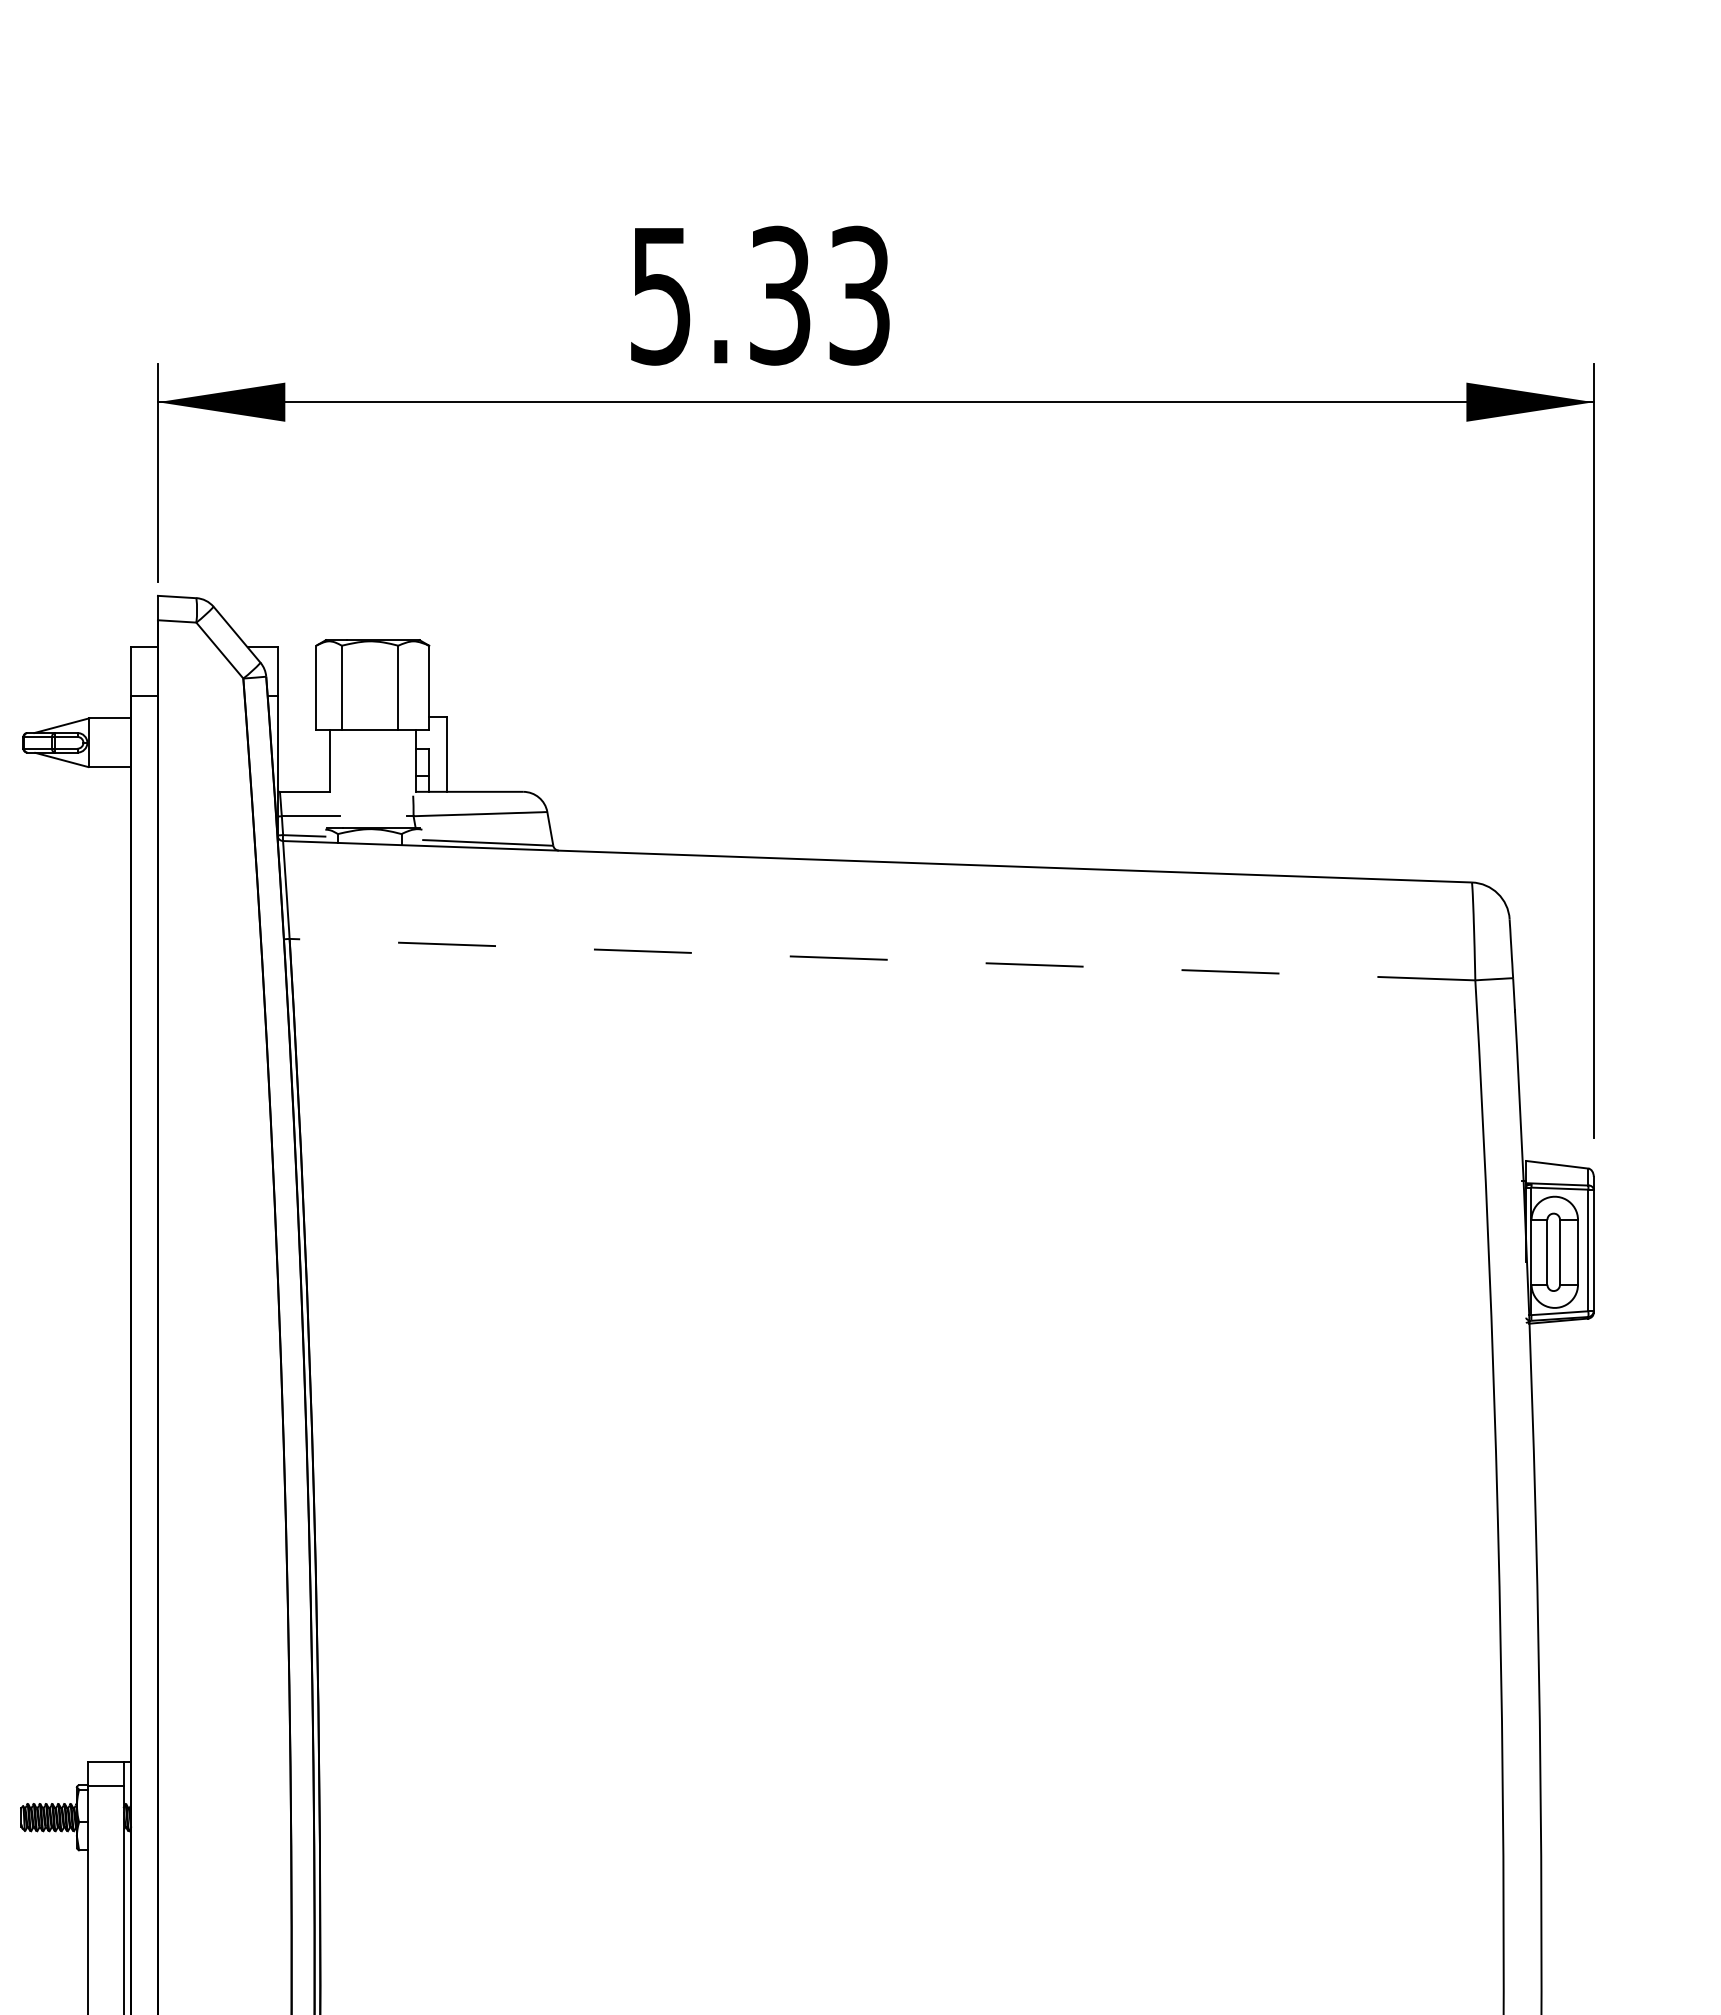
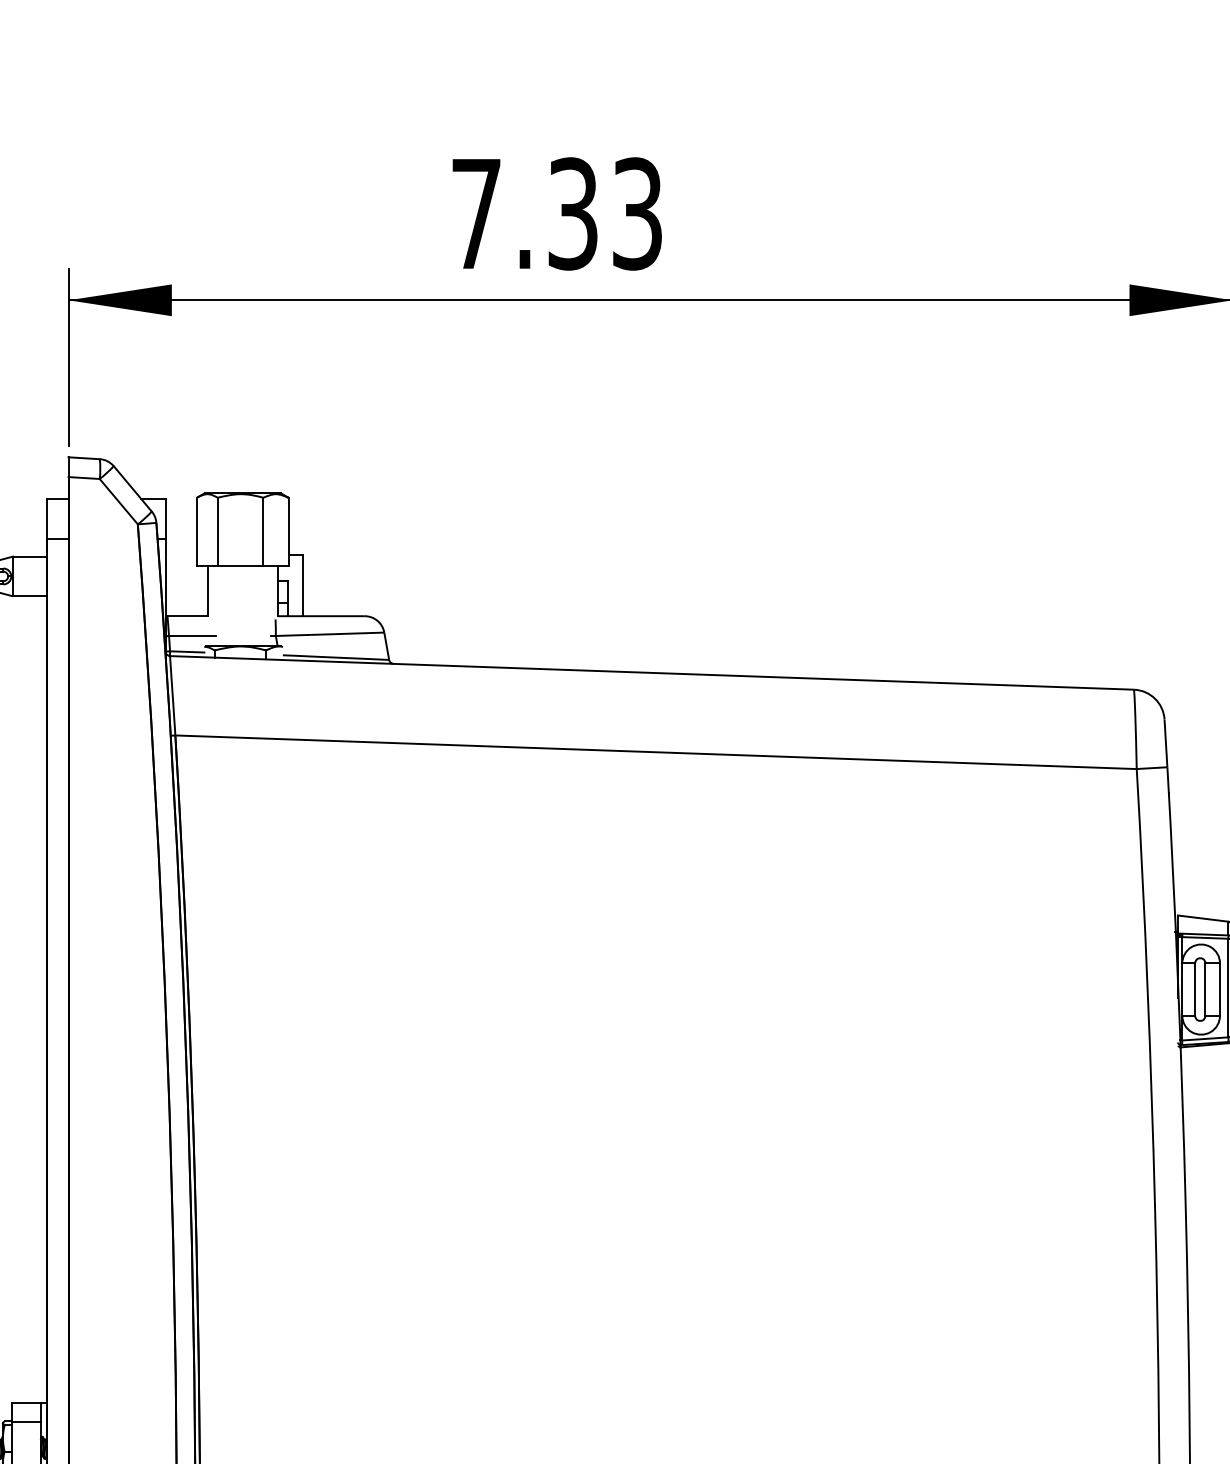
text: (660, 296) -> (476, 214), 5.33 -> 7.33
line: (882, 959) -> (656, 752), dashed -> solid

